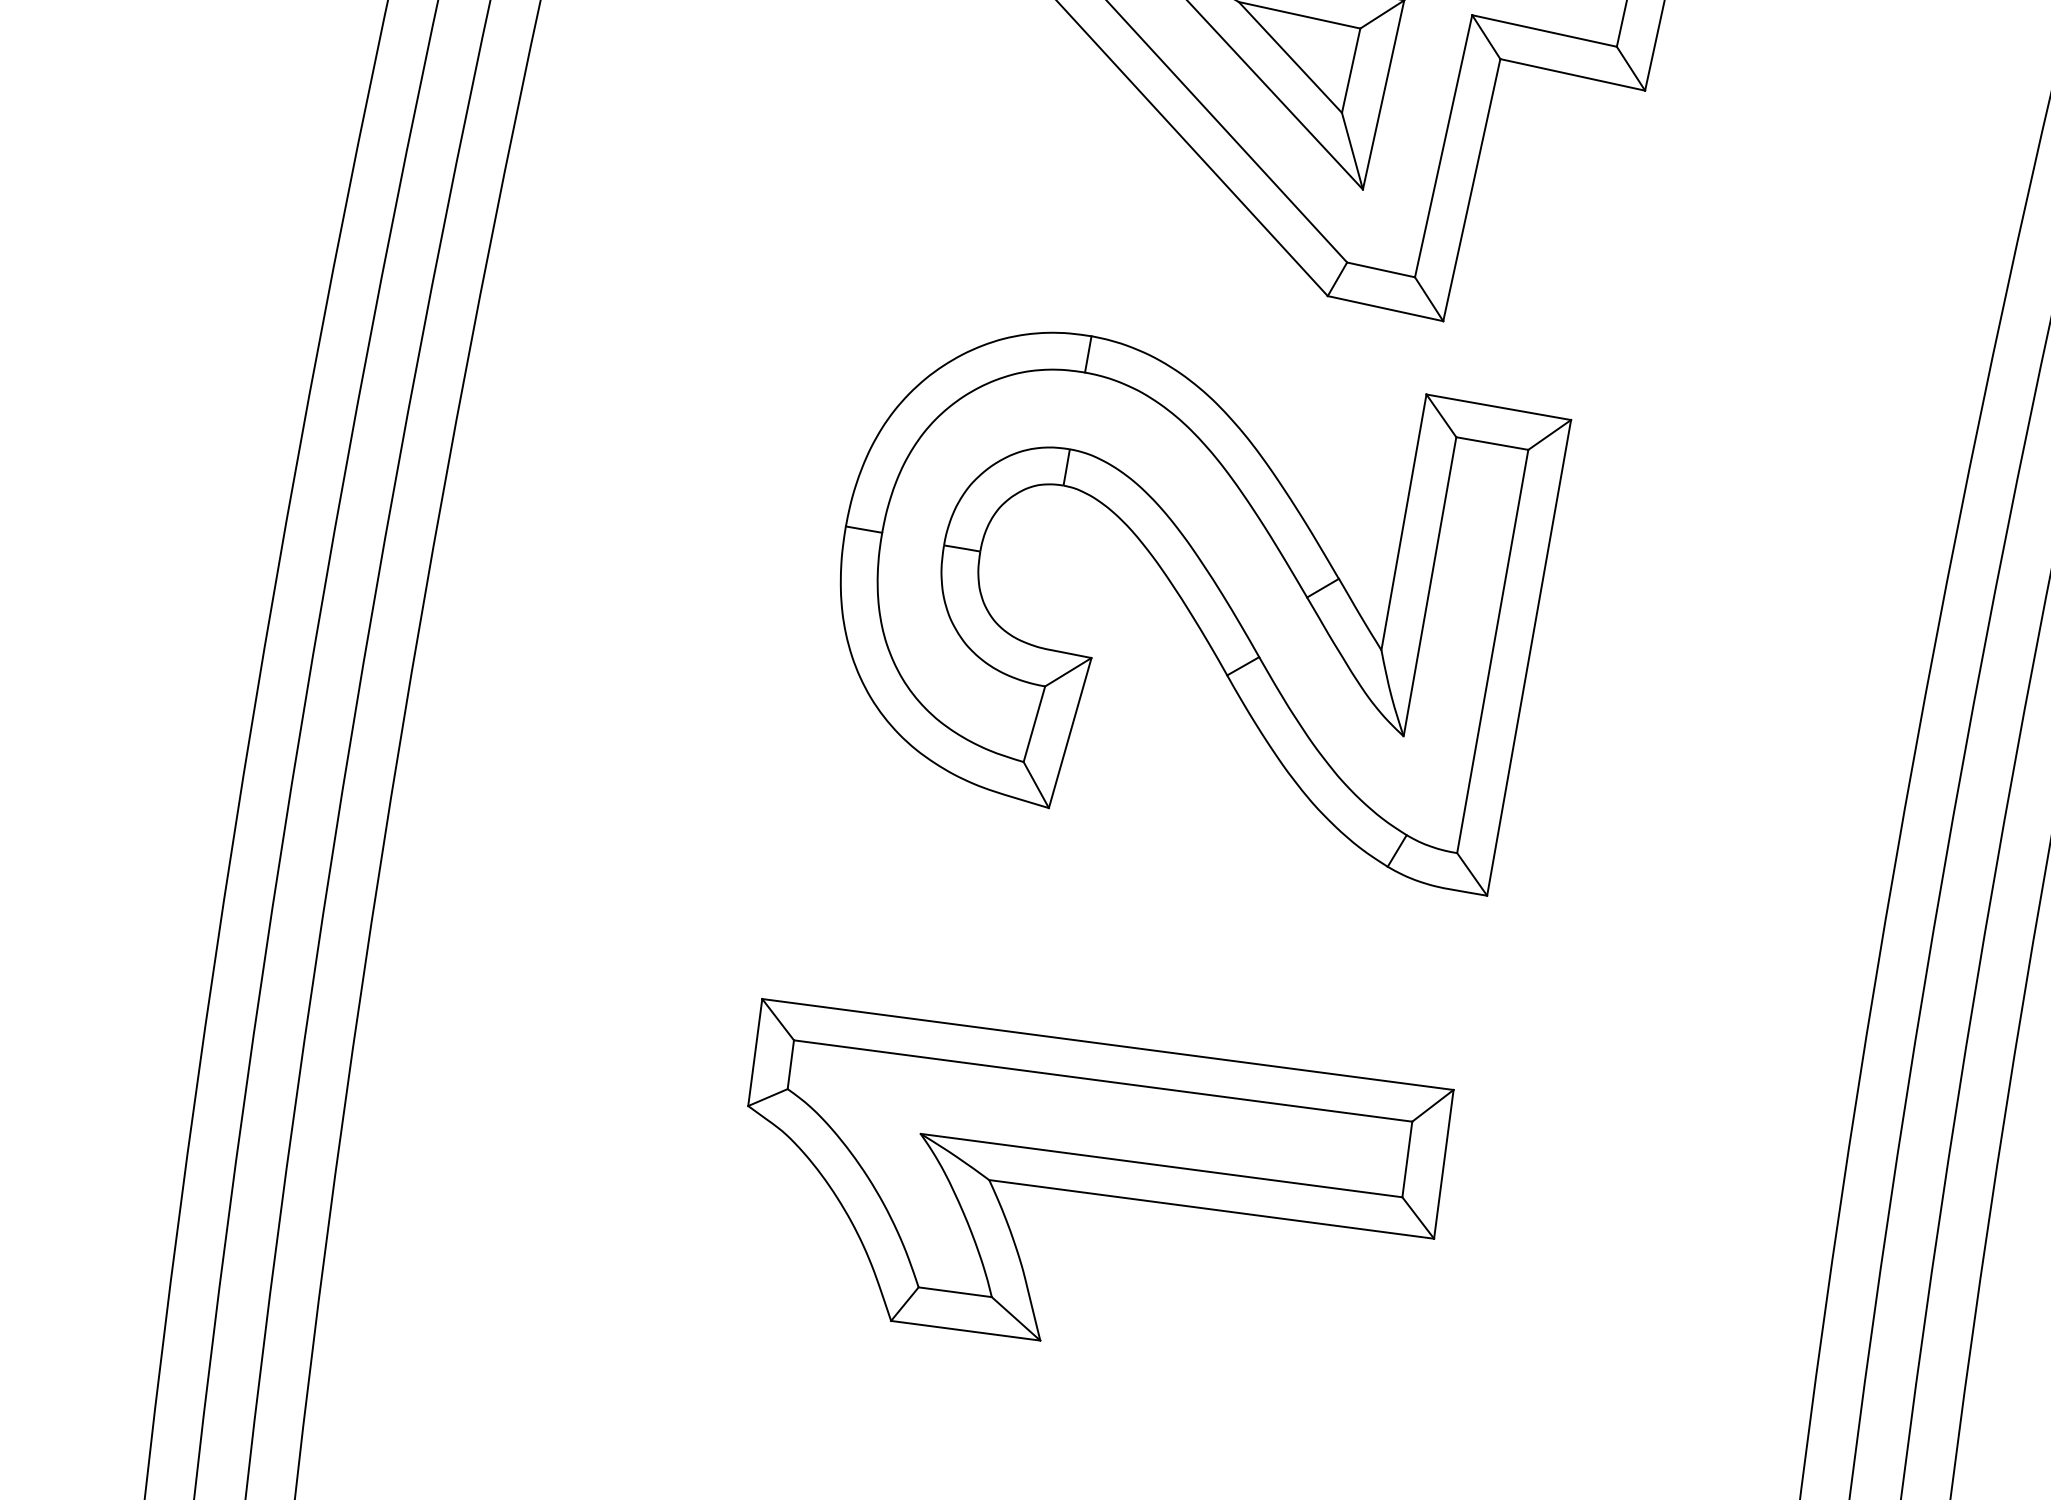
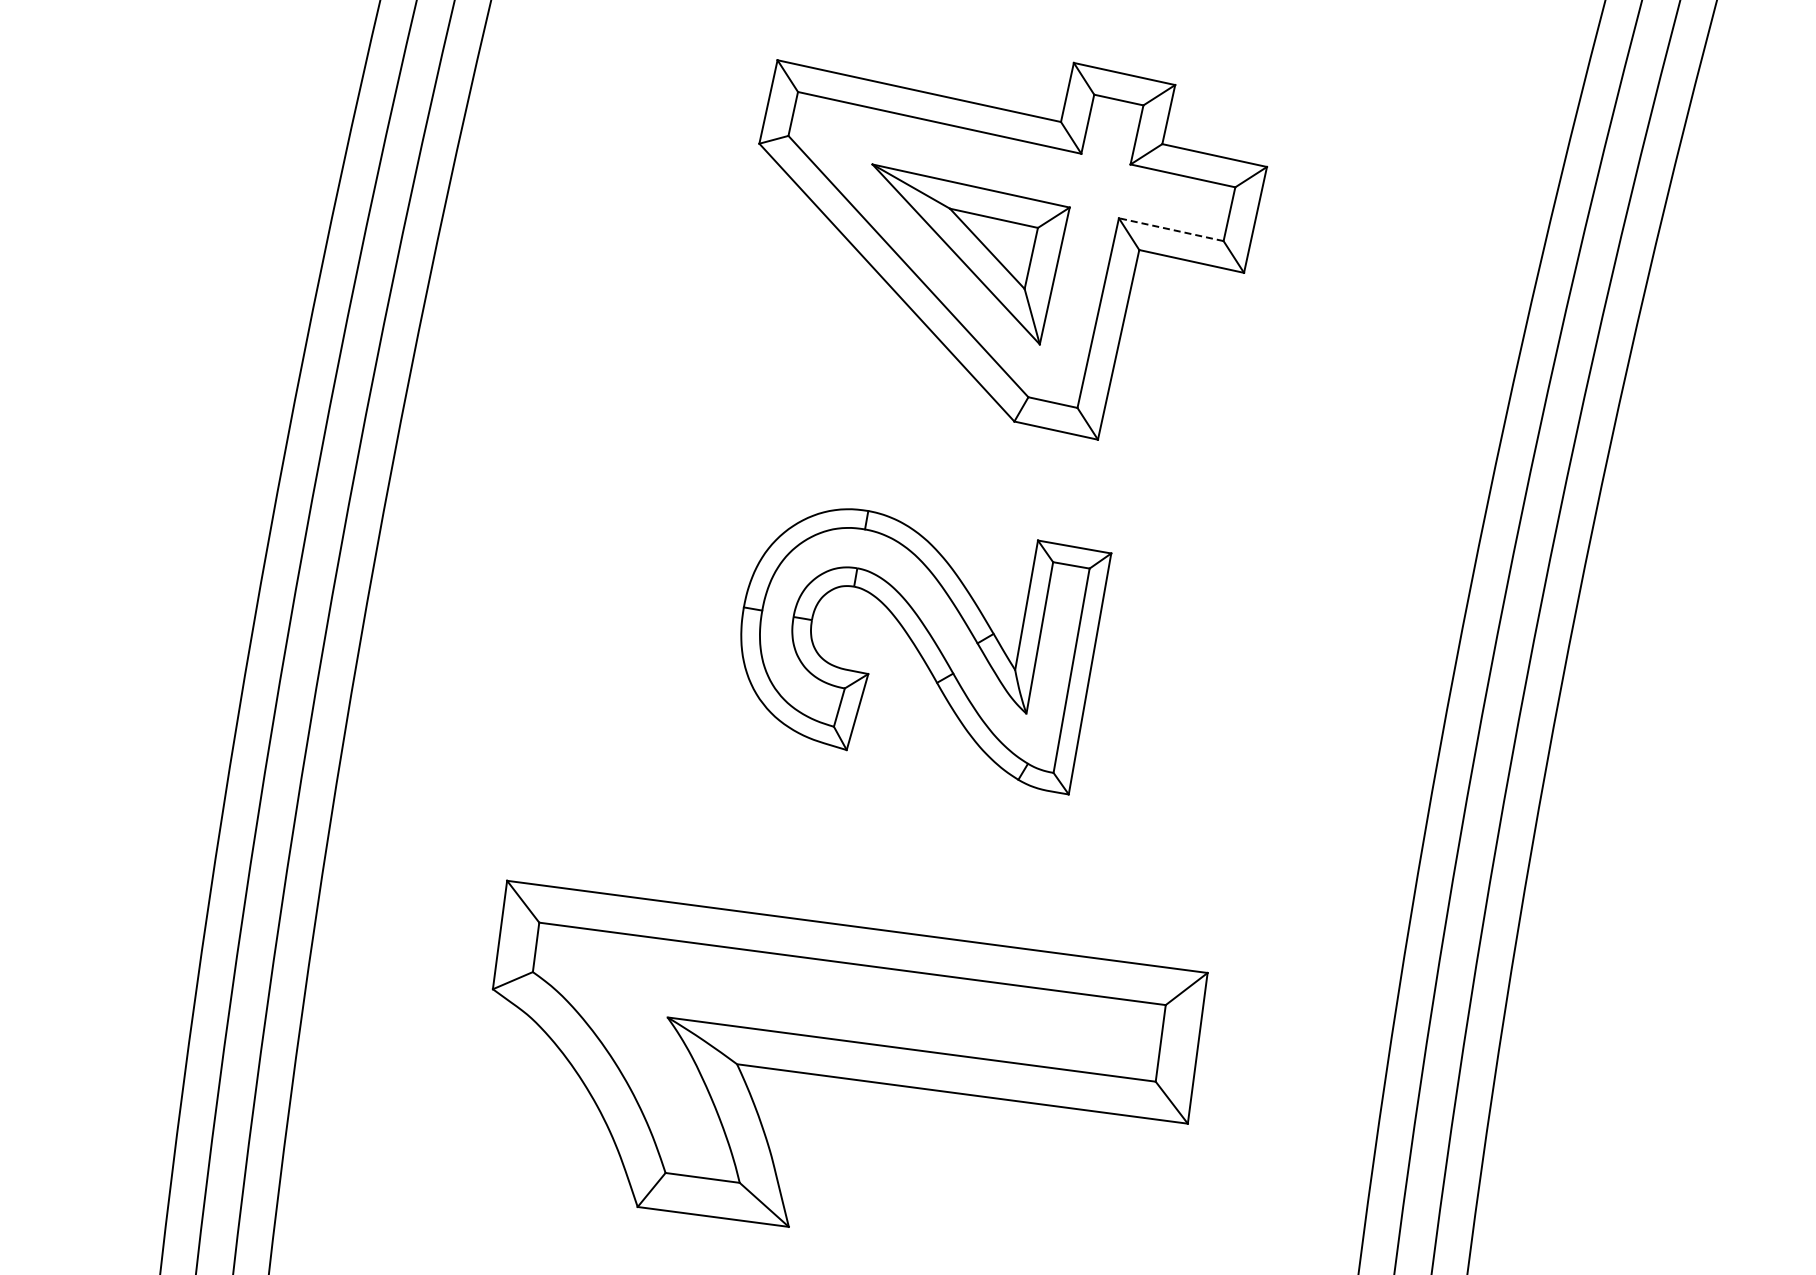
line: (1544, 30) -> (1171, 229), solid -> dashed
part: (1206, 613) -> (926, 651), size x0.7
part: (1099, 1169) -> (849, 1053), size x1.4

